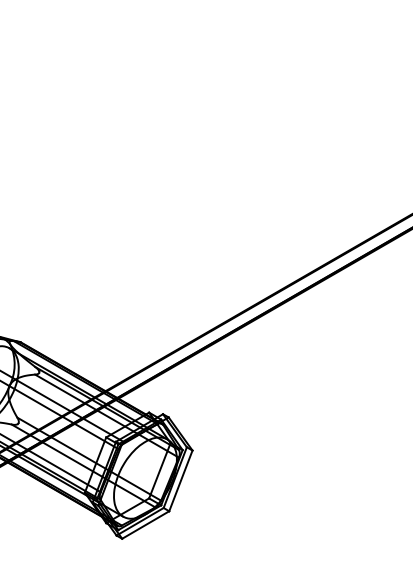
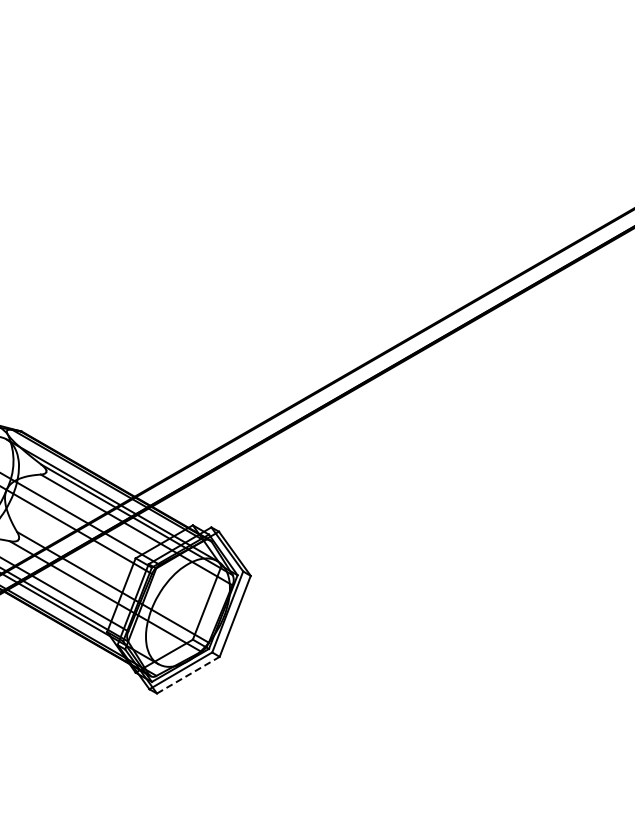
line: (145, 524) -> (188, 674), solid -> dashed

